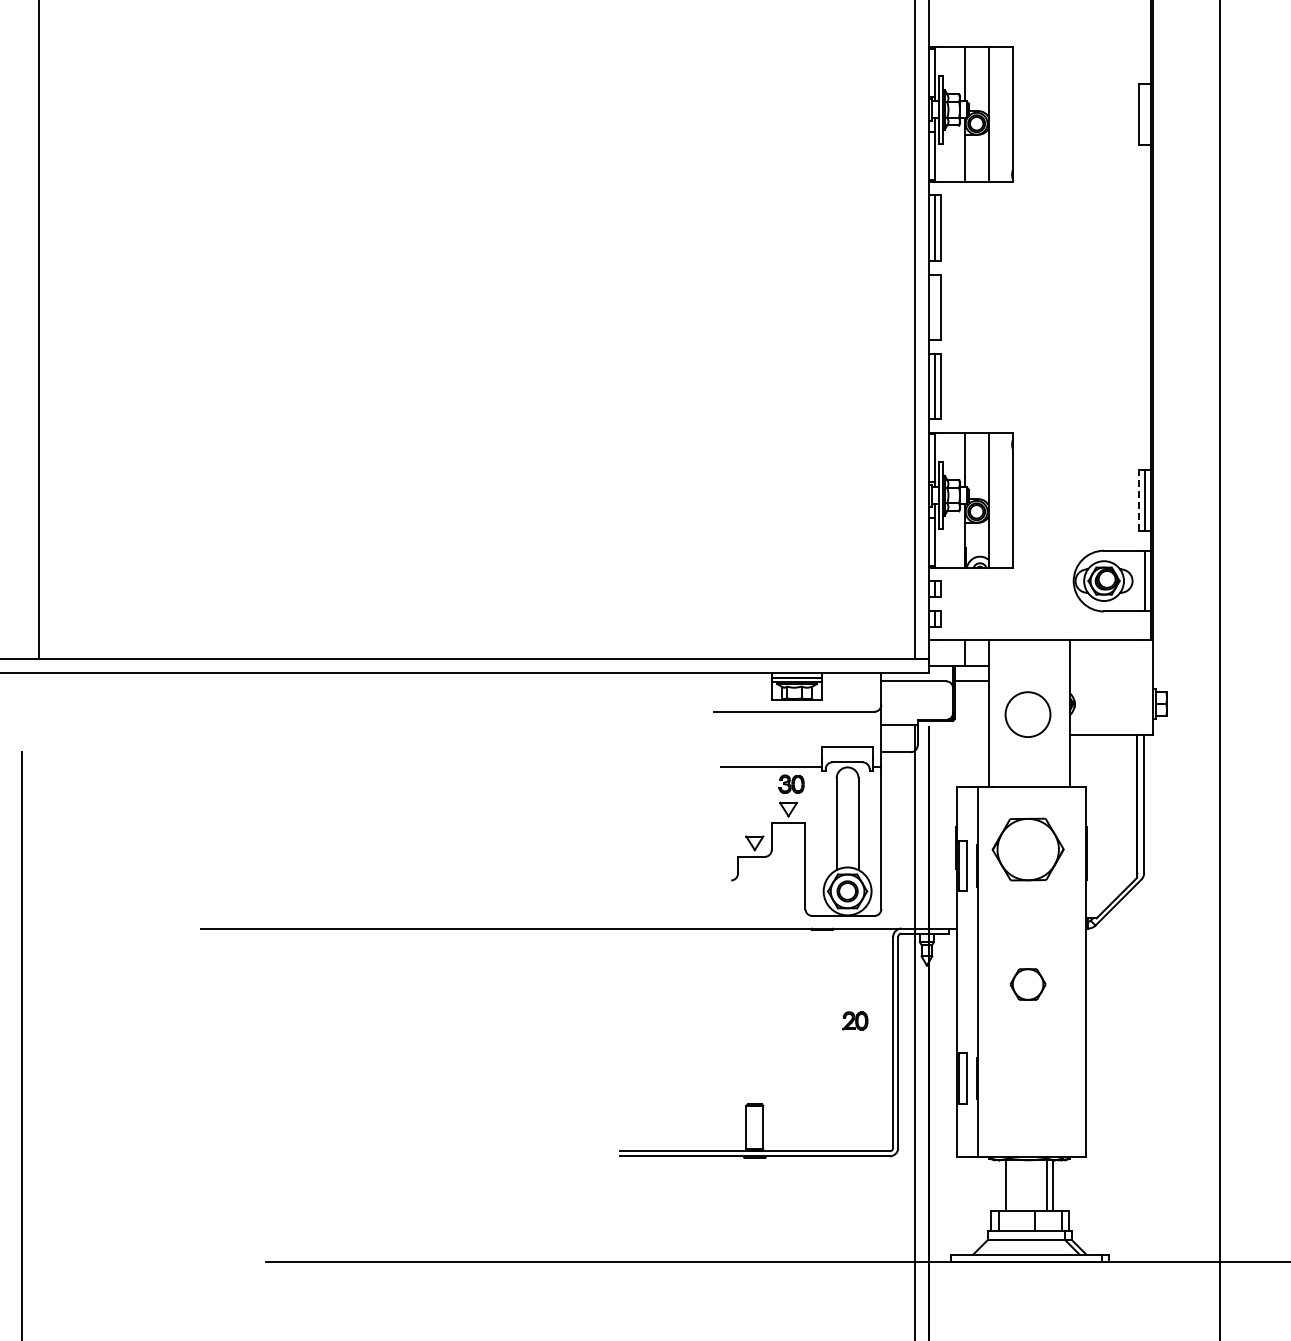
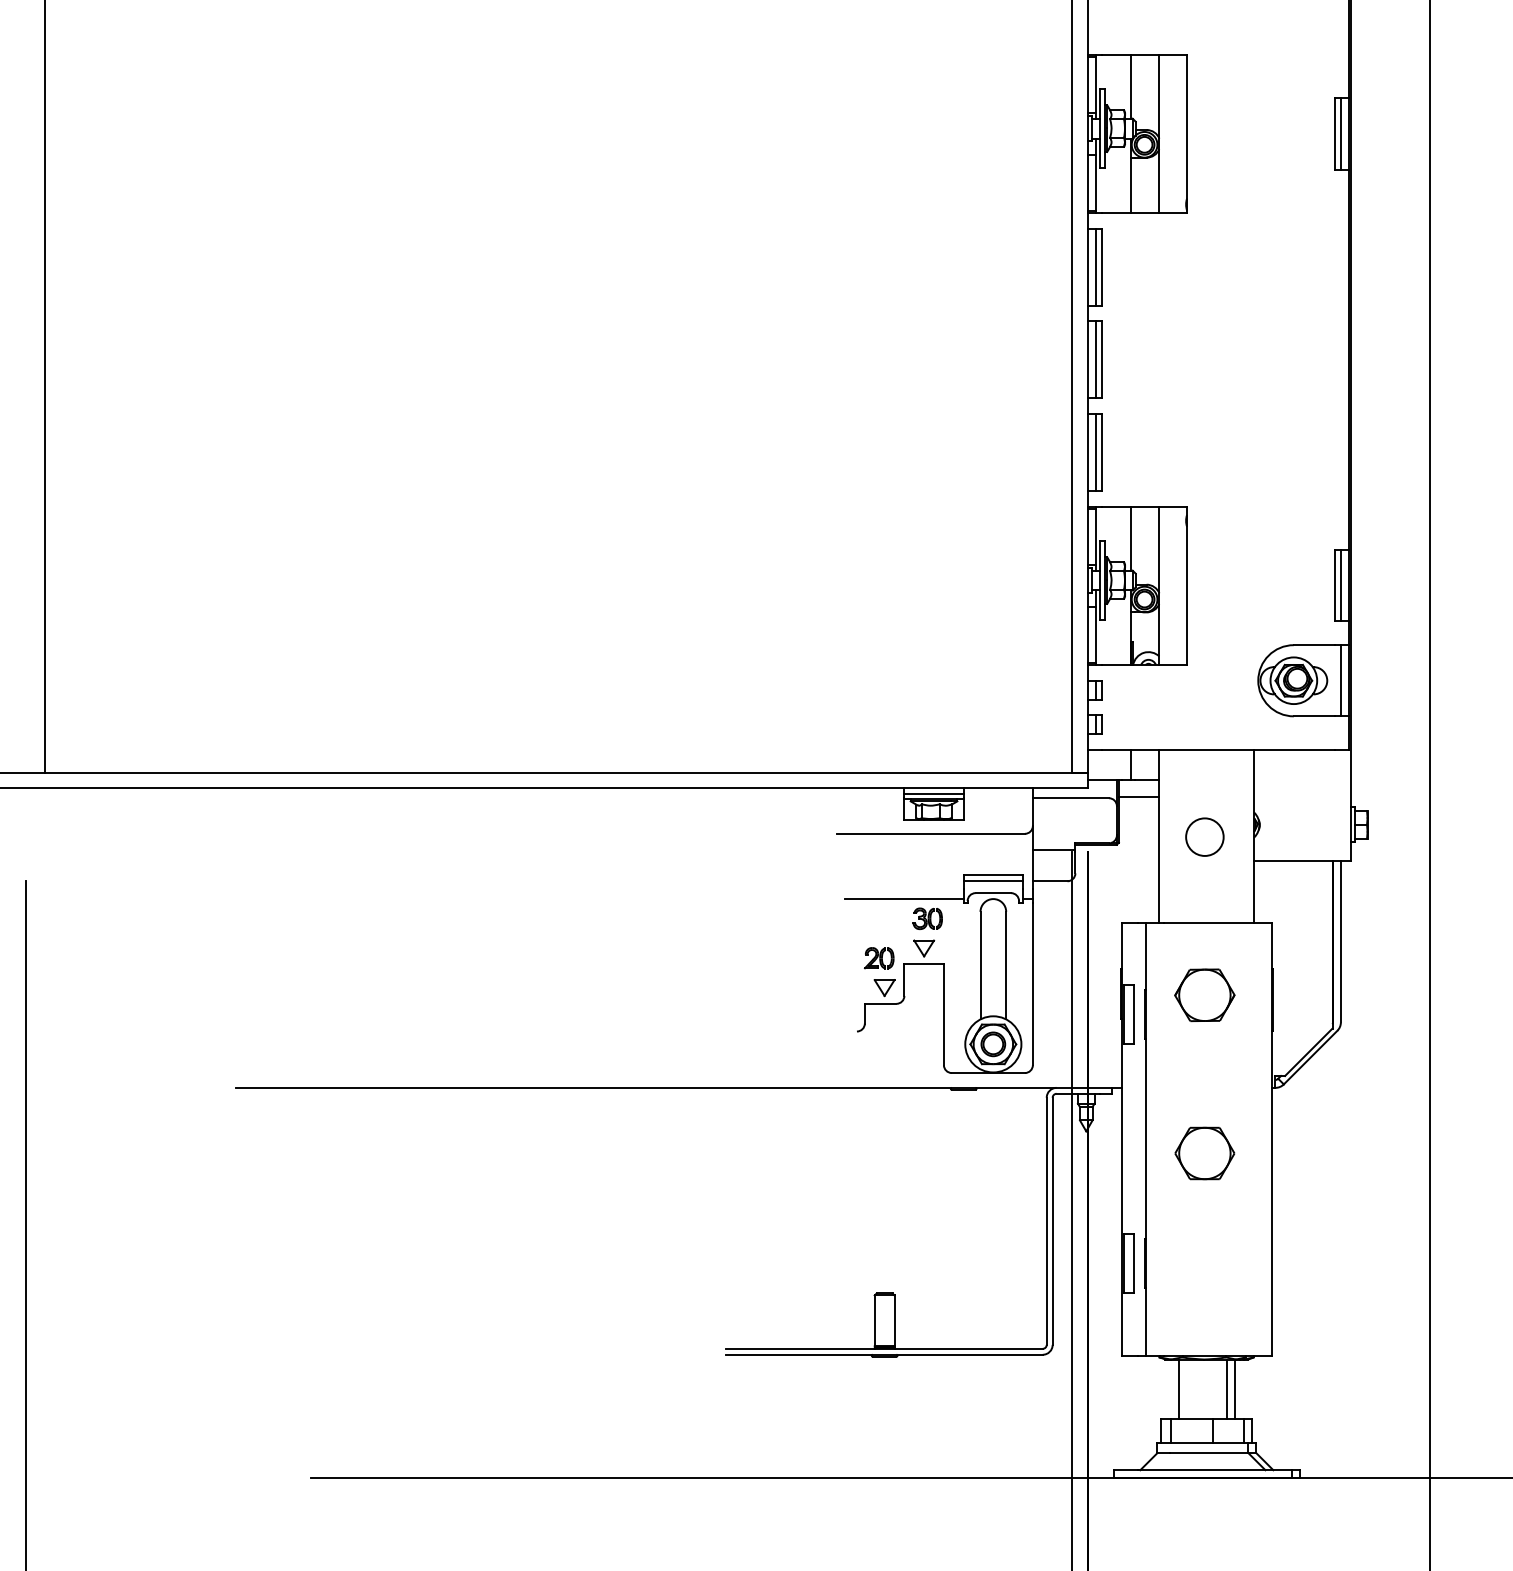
line: (1144, 114) -> (1341, 133), added
line: (935, 307) -> (1096, 360), added
line: (1139, 499) -> (1335, 585), dashed -> solid
circle: (1028, 714) -> (1205, 837), size x0.71
line: (847, 752) -> (993, 881), added
part: (1027, 849) -> (1204, 995), size x0.71
part: (1027, 984) -> (1204, 1153), size x1.43
part: (855, 1020) -> (879, 957), moved

